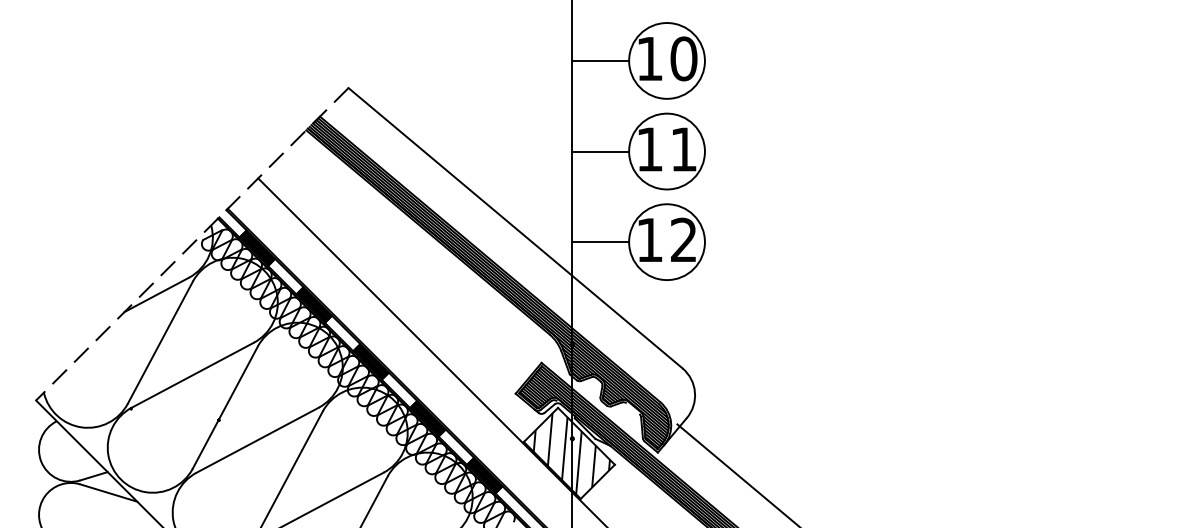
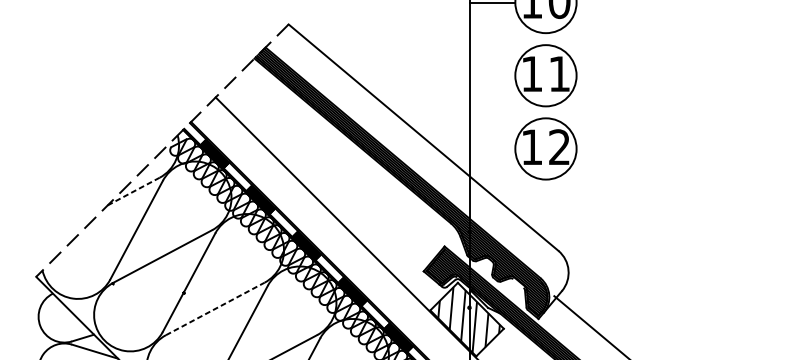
line: (600, 151) -> (492, 75), removed
line: (600, 242) -> (492, 149), removed
line: (157, 294) -> (134, 191), solid -> dashed
line: (258, 439) -> (215, 308), solid -> dashed

